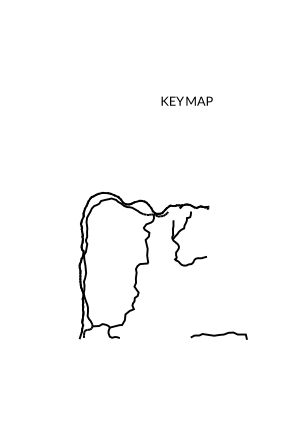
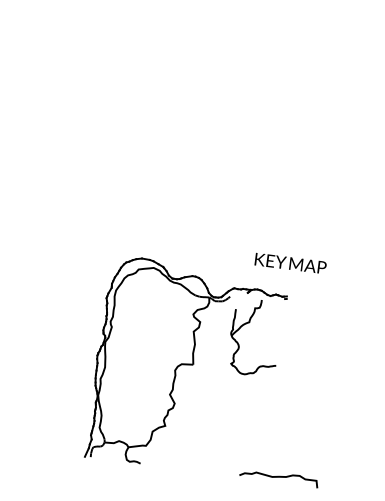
text: (186, 100) -> (289, 262), moved

